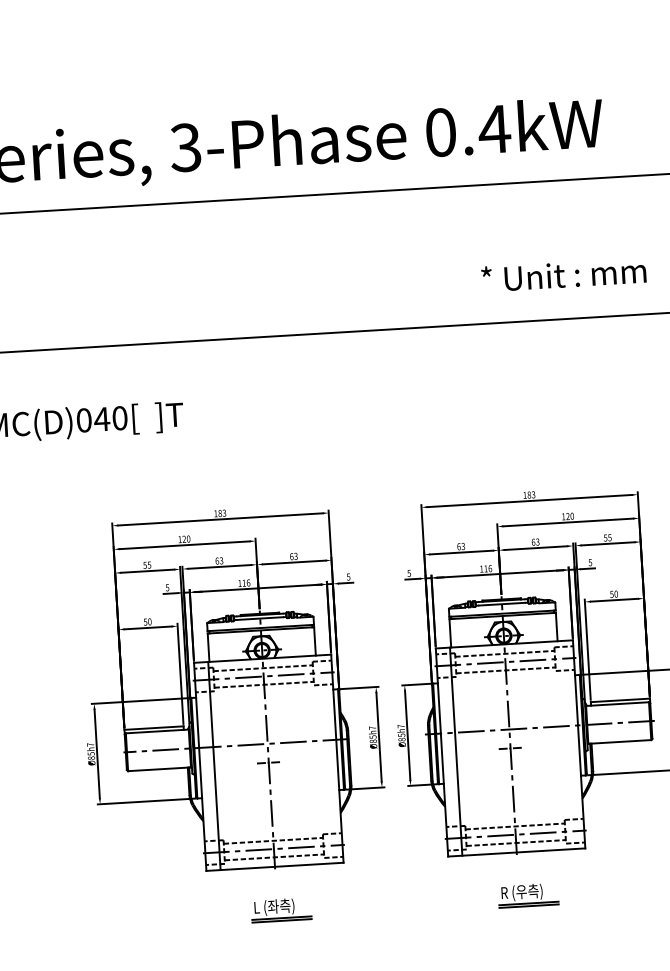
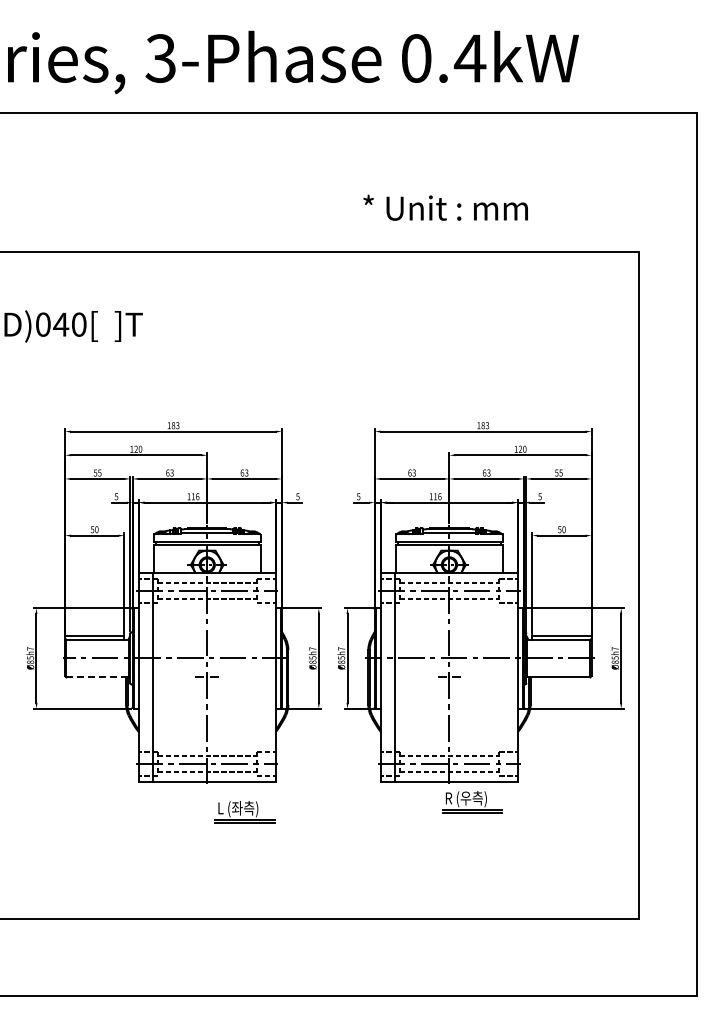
text: (563, 274) -> (445, 207), moved
line: (159, 769) -> (97, 677), solid -> dashed
part: (528, 895) -> (472, 802), moved
part: (280, 910) -> (244, 812), moved

